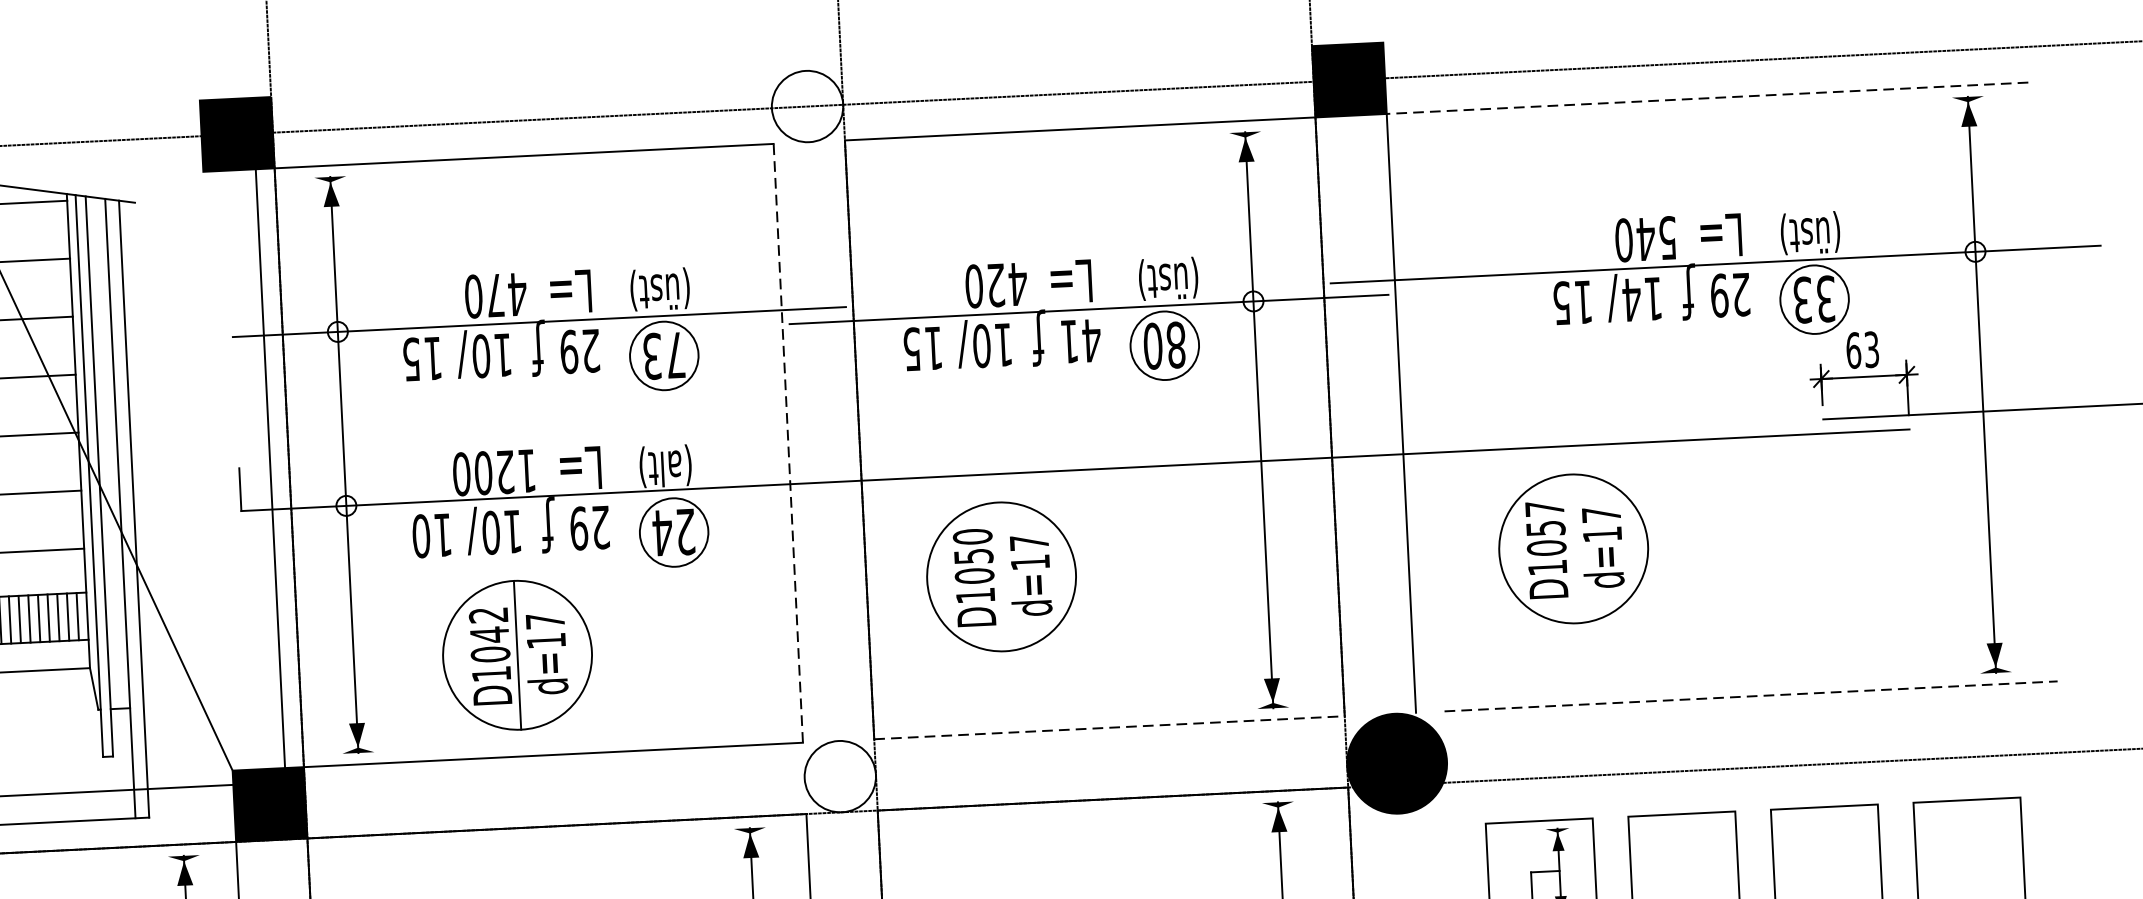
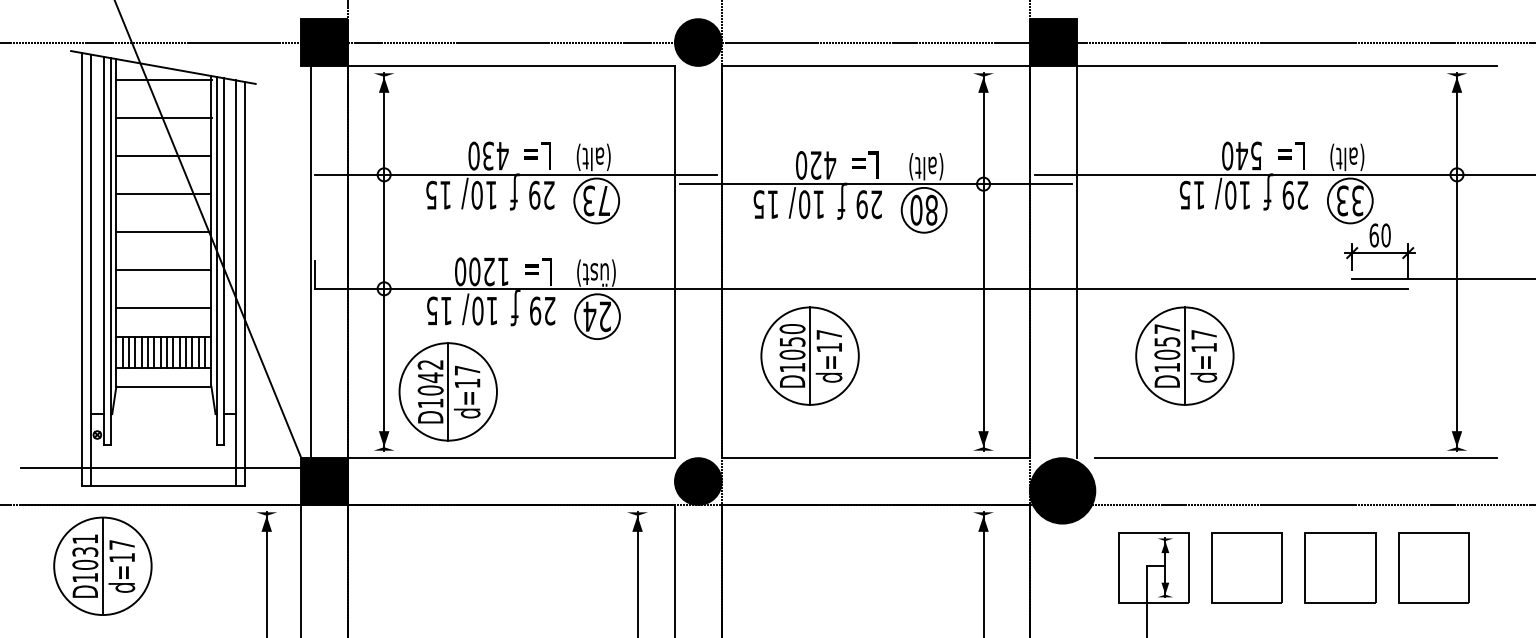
line: (1707, 97) -> (1286, 65), dashed -> solid
fill: (806, 106) -> (697, 42), added
text: (1820, 232) -> (1356, 157), (üst) -> (alt)
text: (1178, 278) -> (935, 166), (üst) -> (alt)
text: (669, 289) -> (602, 157), (üst) -> (alt)
text: (495, 294) -> (488, 155), 470 -> 430
text: (1631, 298) -> (1230, 194), 14 -> 10
text: (1080, 340) -> (869, 204), 41 -> 29
text: (1870, 349) -> (1385, 235), 63 -> 60
line: (787, 442) -> (674, 261), dashed -> solid
text: (678, 464) -> (602, 272), (alt) -> (üst)
line: (270, 467) -> (310, 261), moved
text: (420, 535) -> (431, 310), 10 -> 15
line: (1573, 547) -> (1184, 355), added
line: (1002, 575) -> (810, 355), added
part: (516, 654) -> (447, 391), moved
line: (1751, 696) -> (1296, 458), dashed -> solid
line: (1110, 728) -> (876, 458), dashed -> solid
fill: (839, 776) -> (697, 481), added

